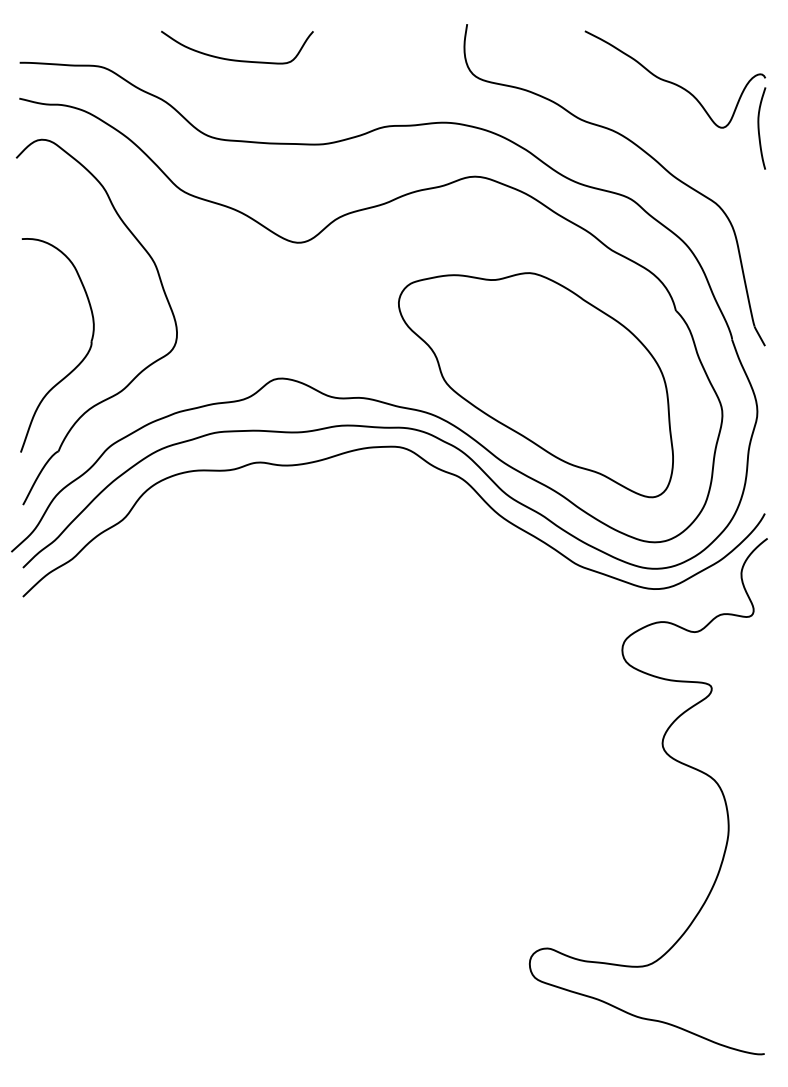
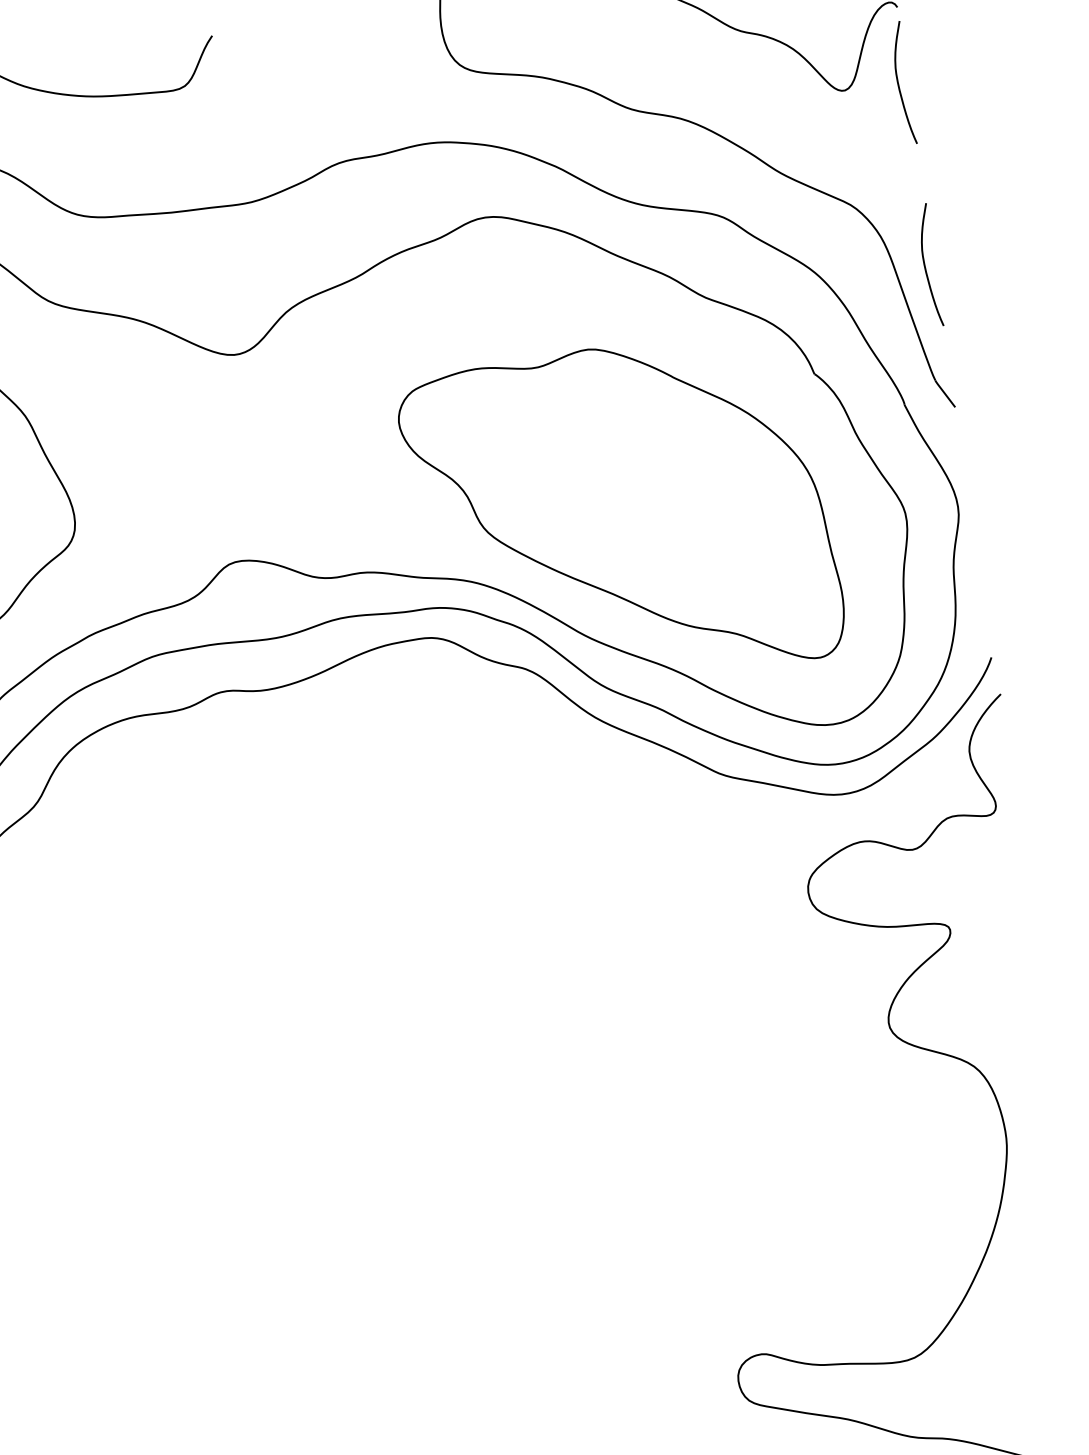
curve: (759, 250) -> (926, 265), added

